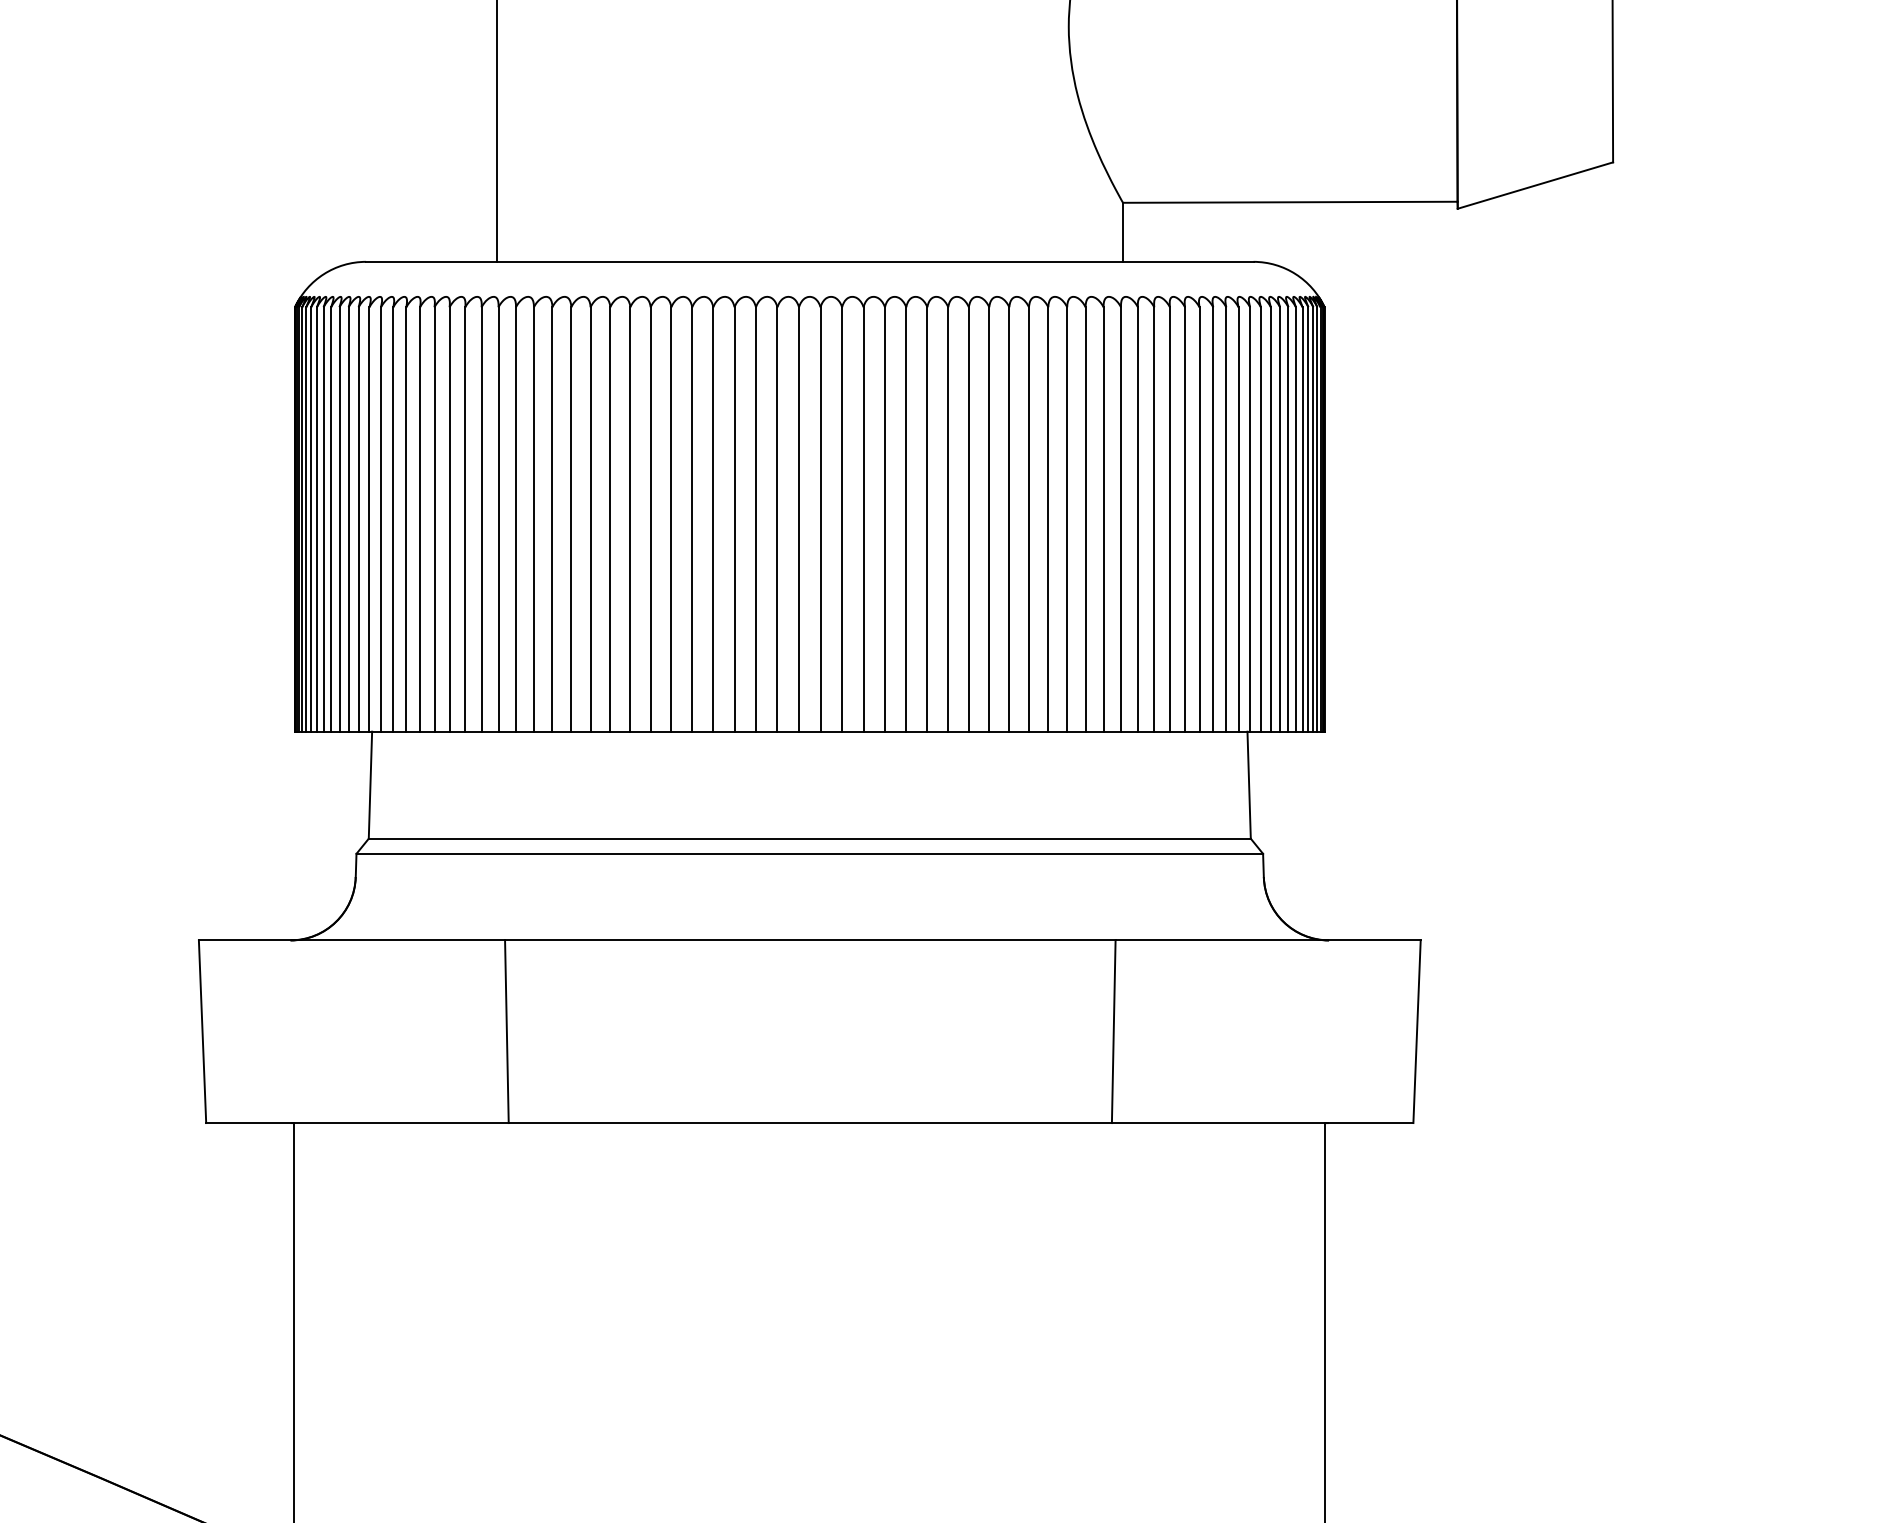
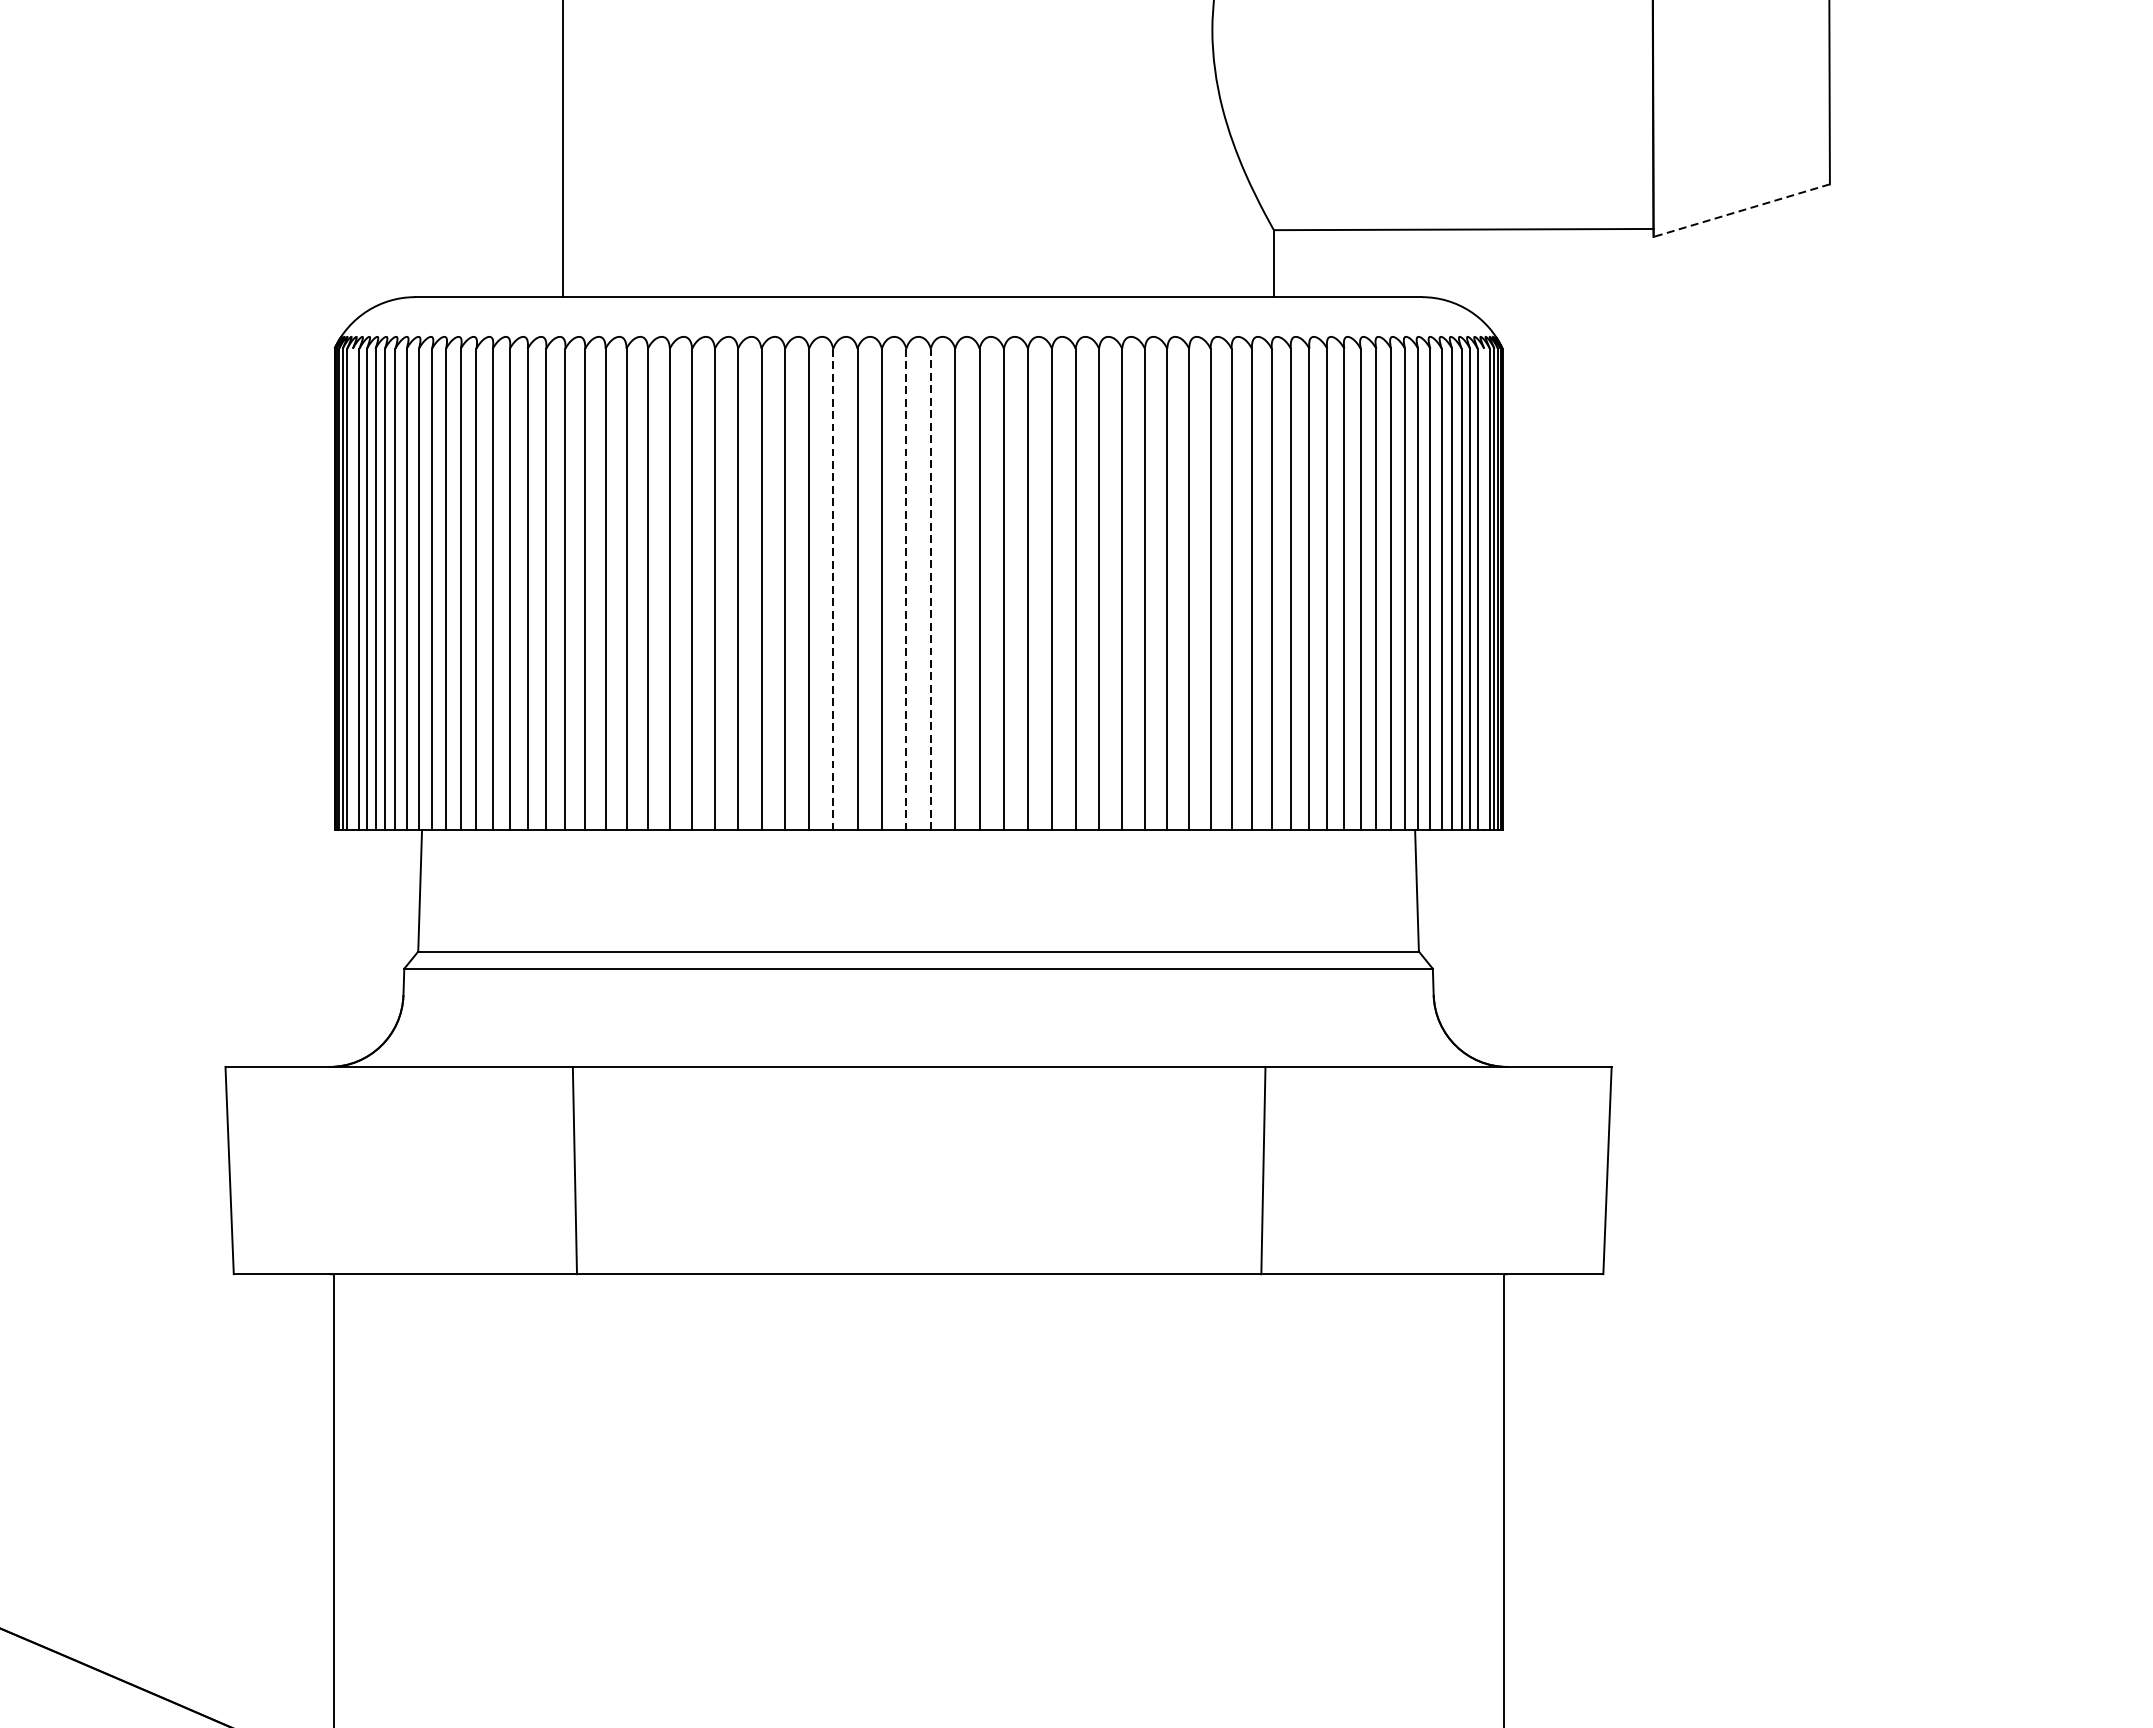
line: (1534, 185) -> (1740, 210), solid -> dashed
line: (820, 518) -> (930, 588), solid -> dashed
line: (311, 519) -> (353, 589), removed
line: (734, 519) -> (833, 589), solid -> dashed
line: (799, 519) -> (906, 589), solid -> dashed
line: (1308, 519) -> (1484, 589), removed

